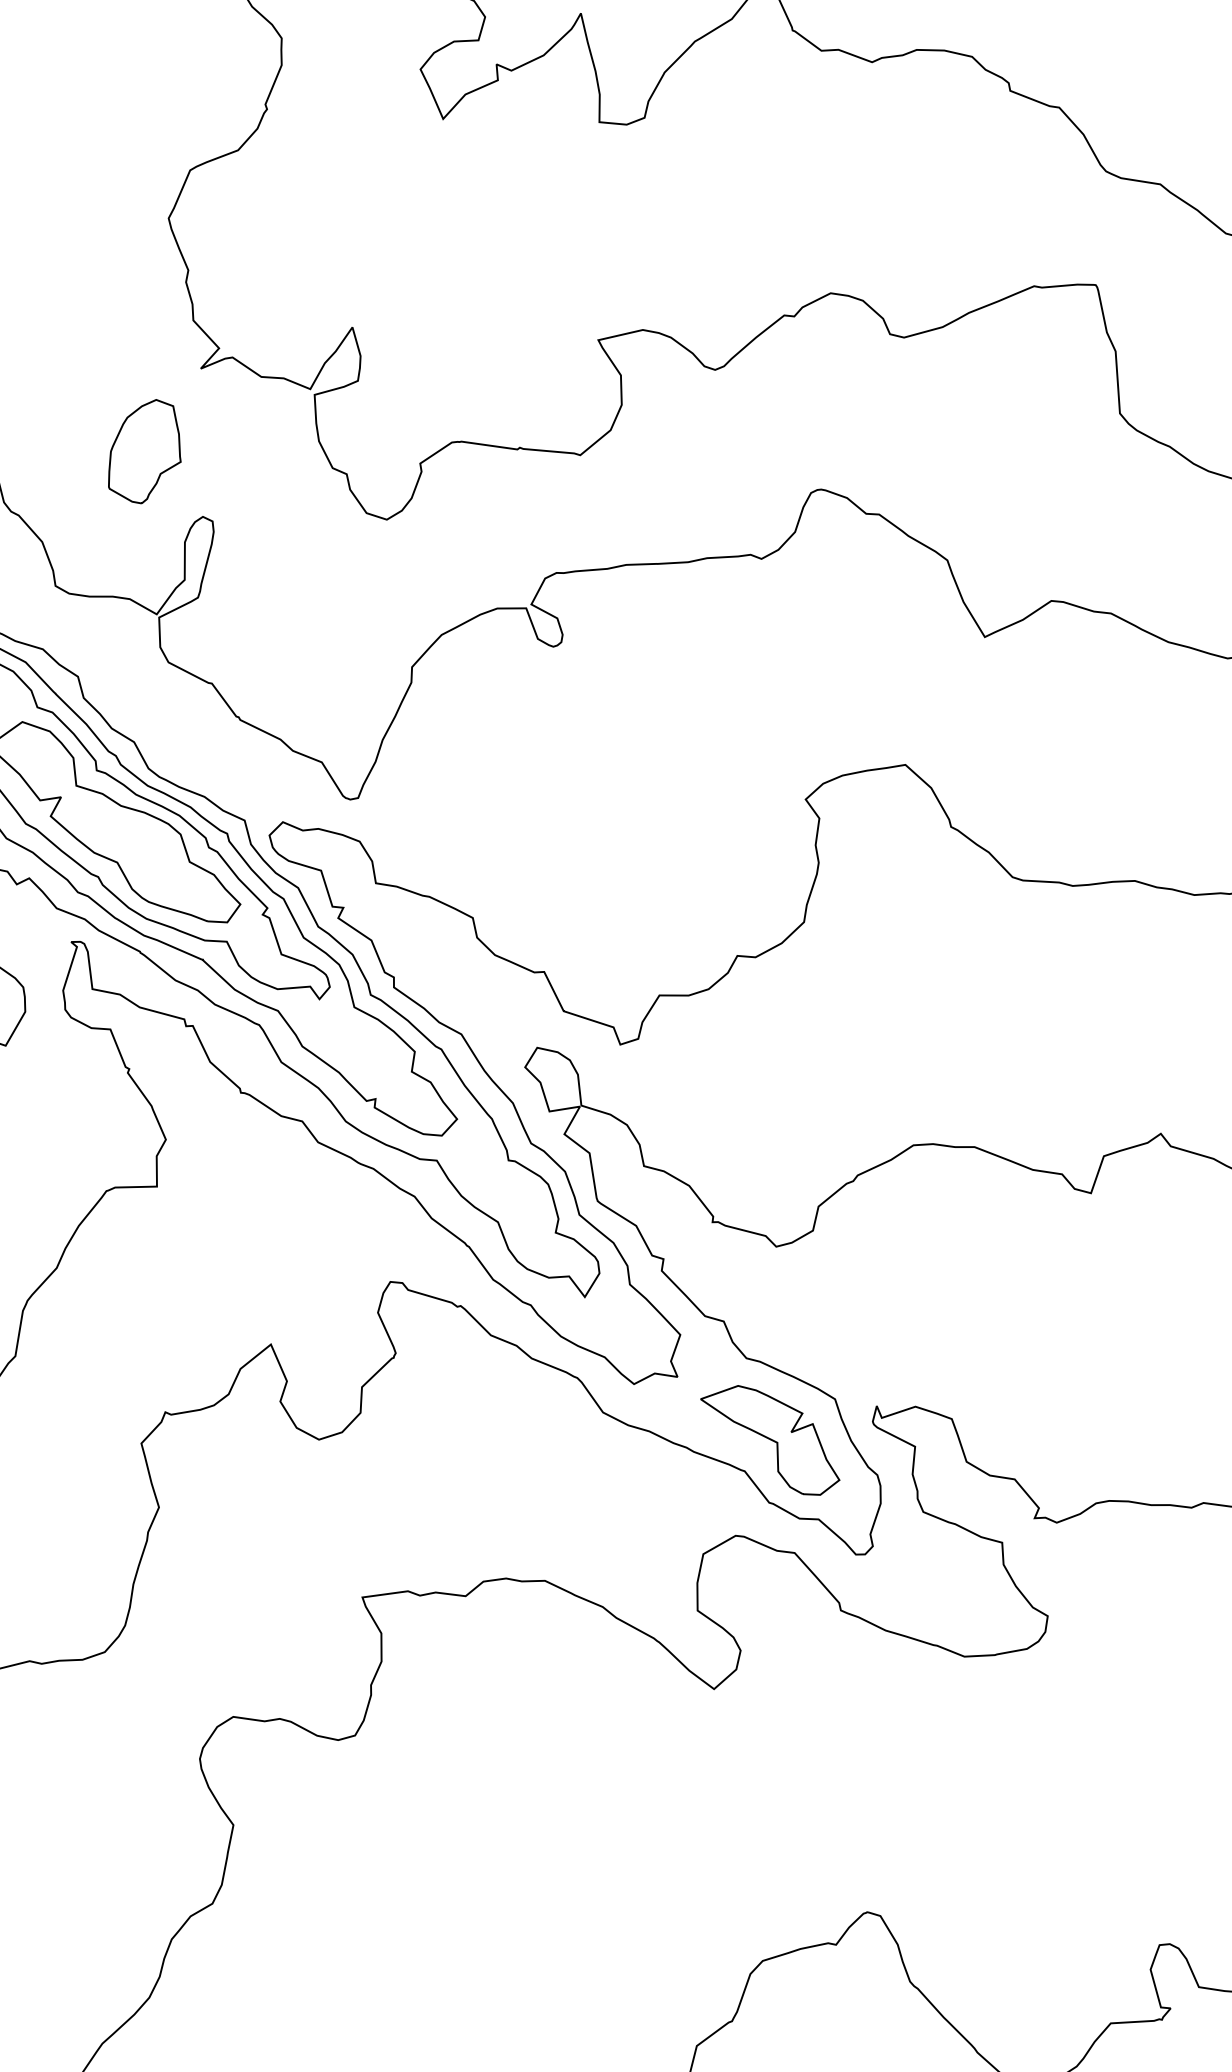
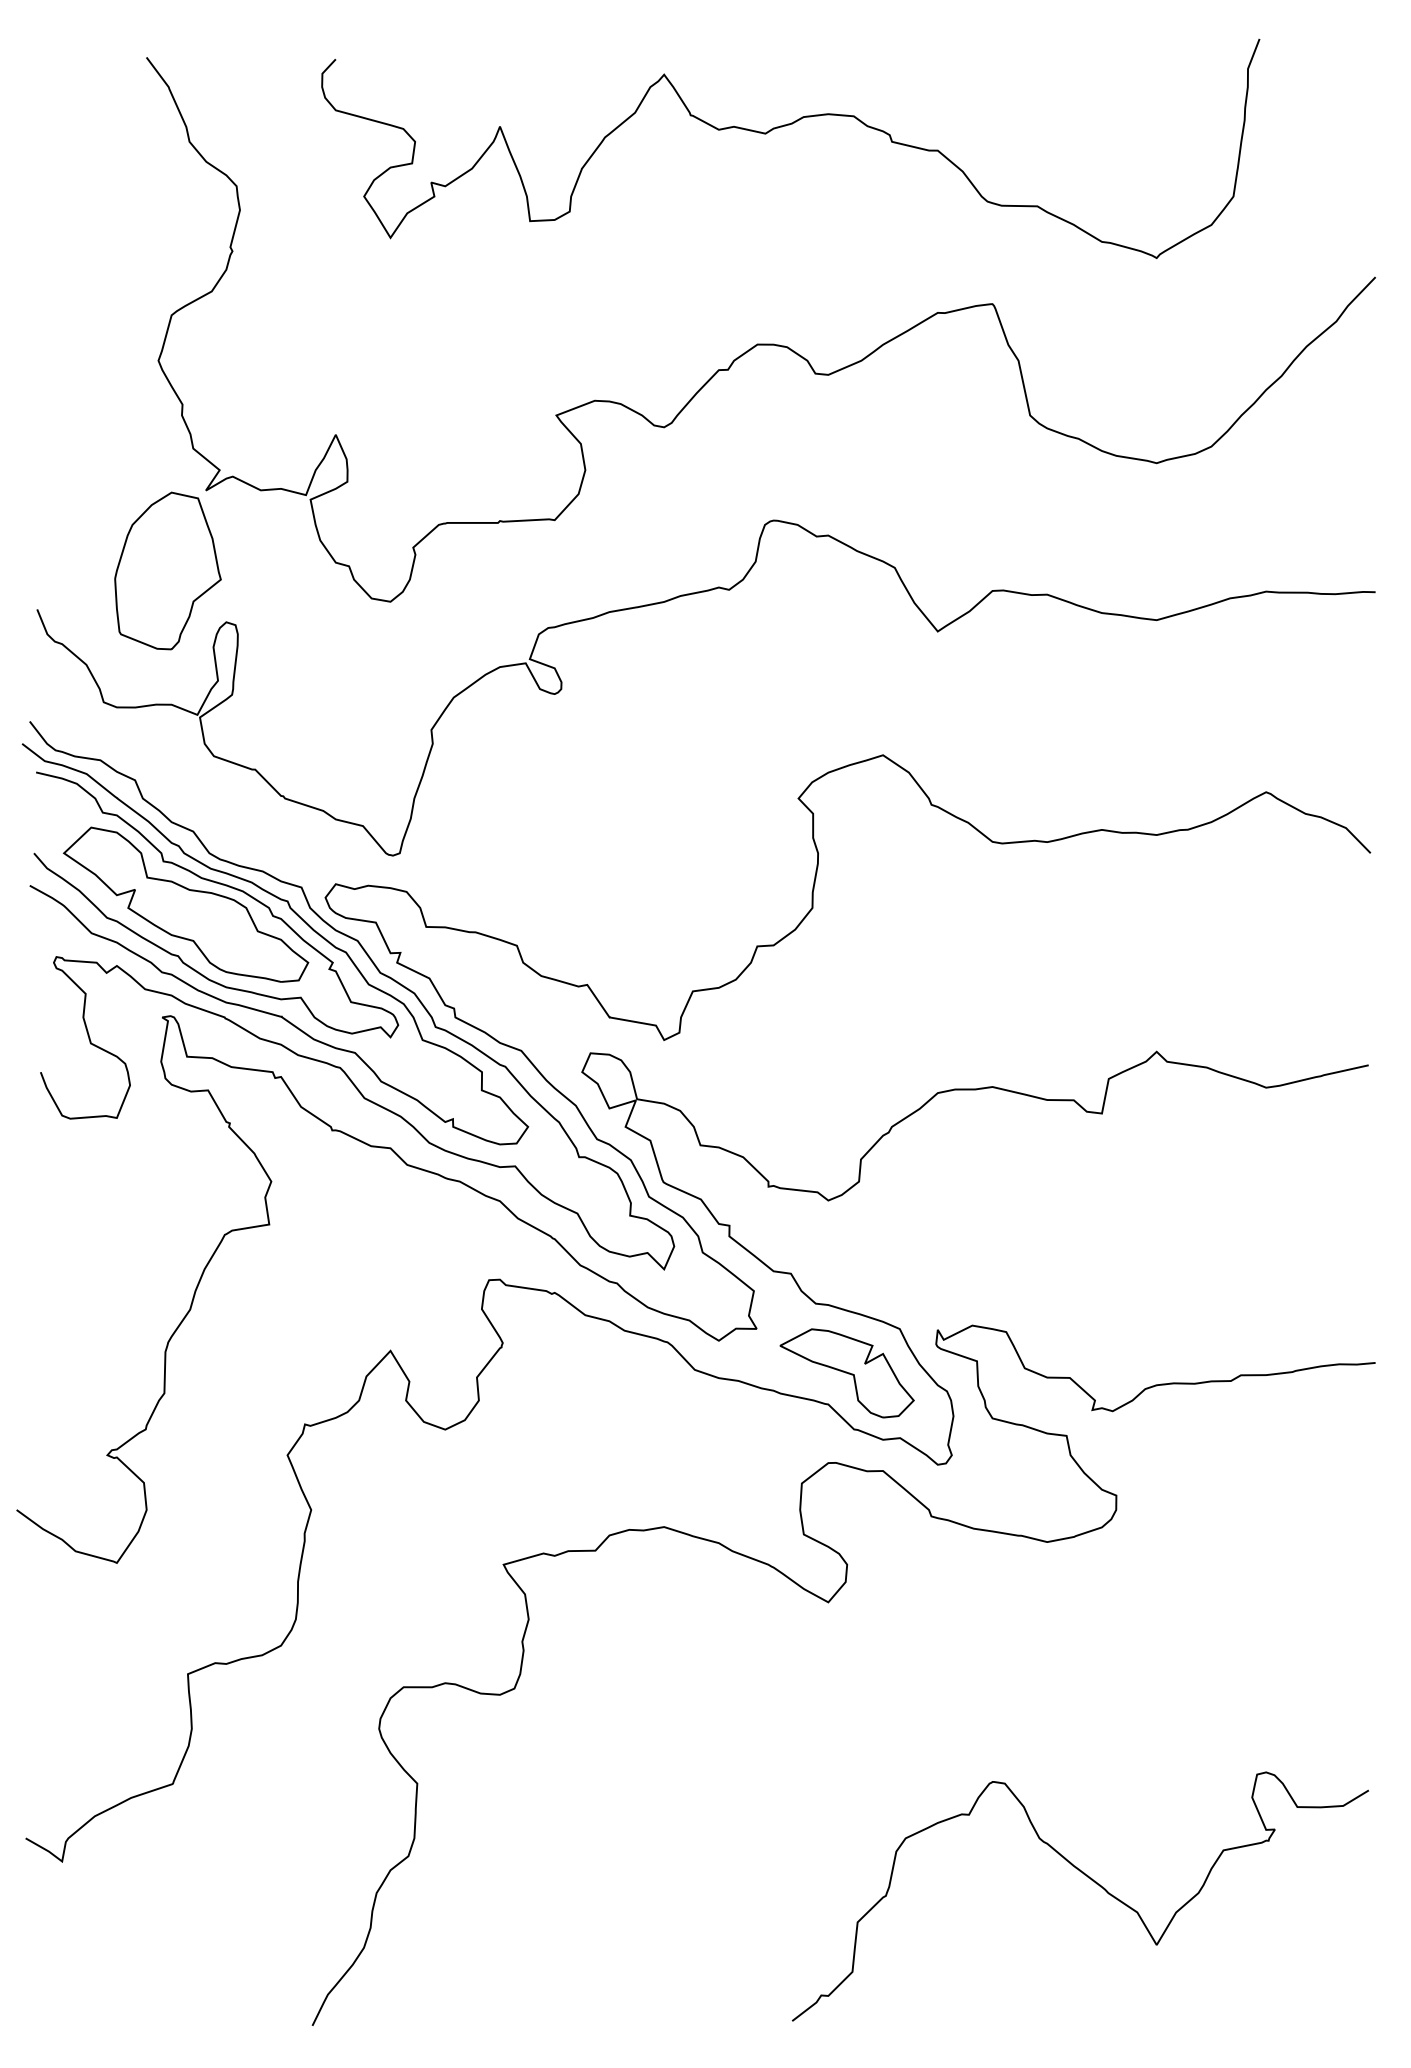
part: (146, 450) -> (167, 570), size x1.67

